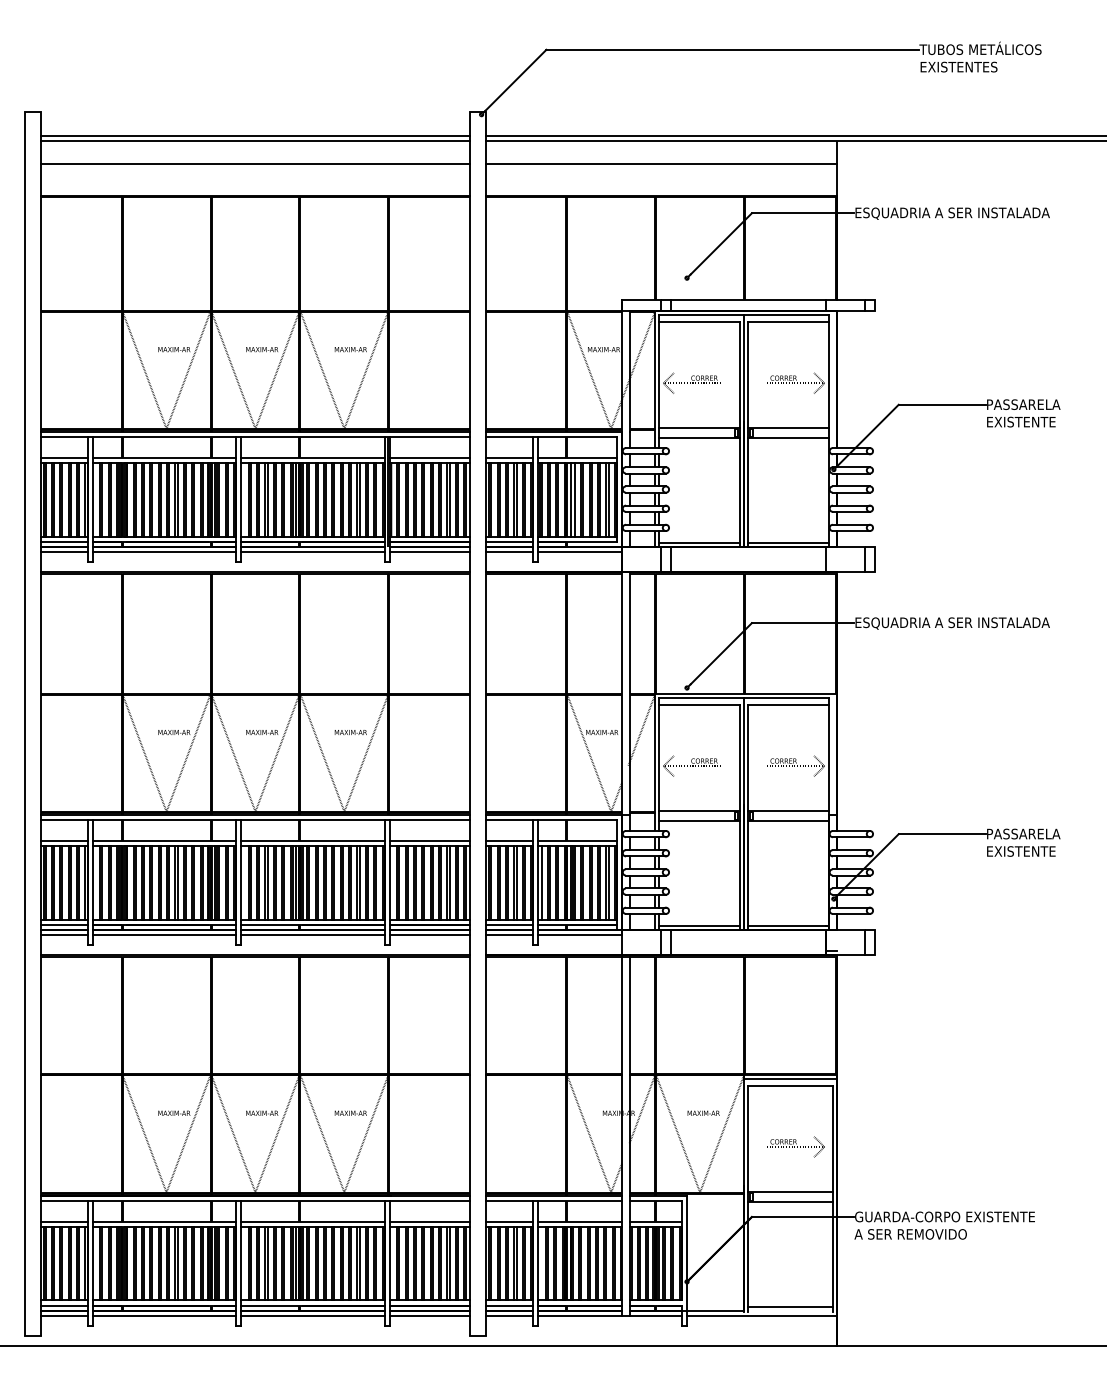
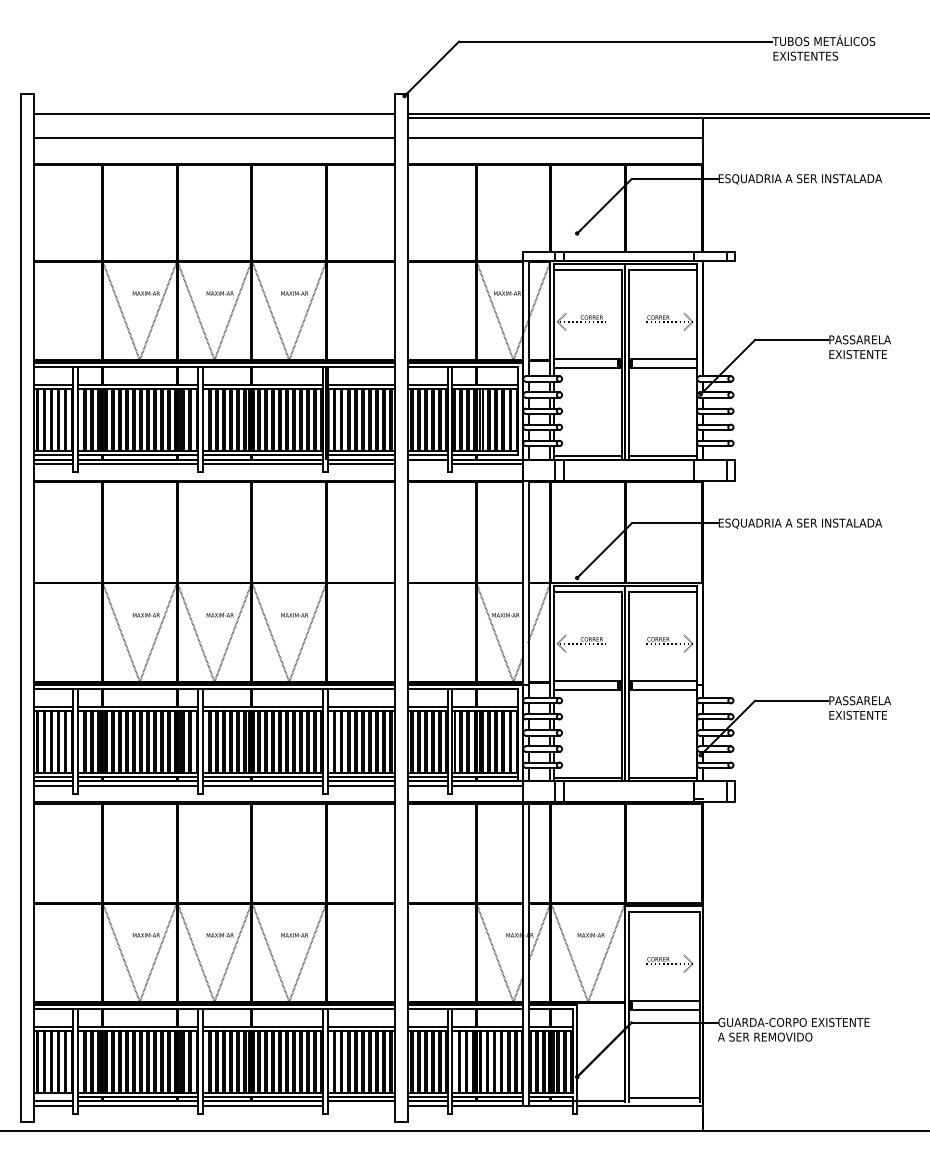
line: (255, 141) -> (214, 118), removed
line: (509, 552) -> (428, 464), removed
line: (64, 1305) -> (54, 1096), removed
line: (429, 1316) -> (360, 1106), removed

